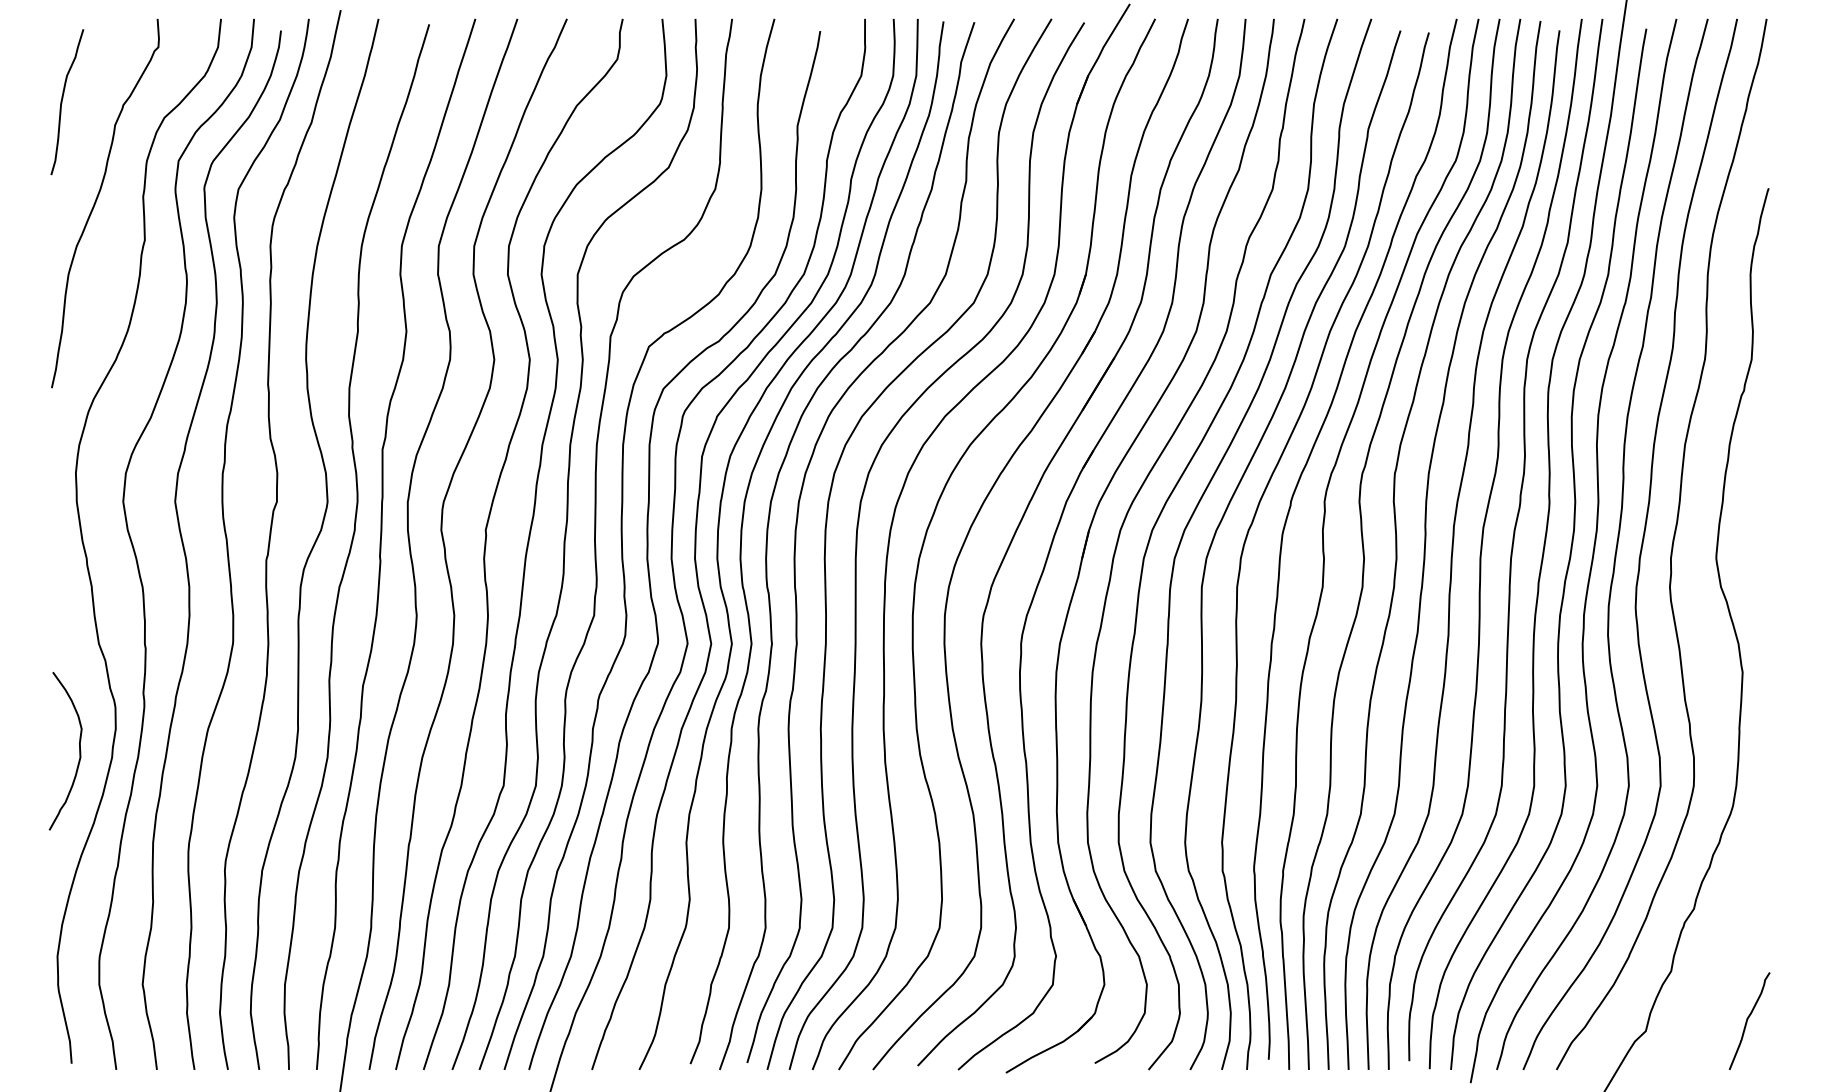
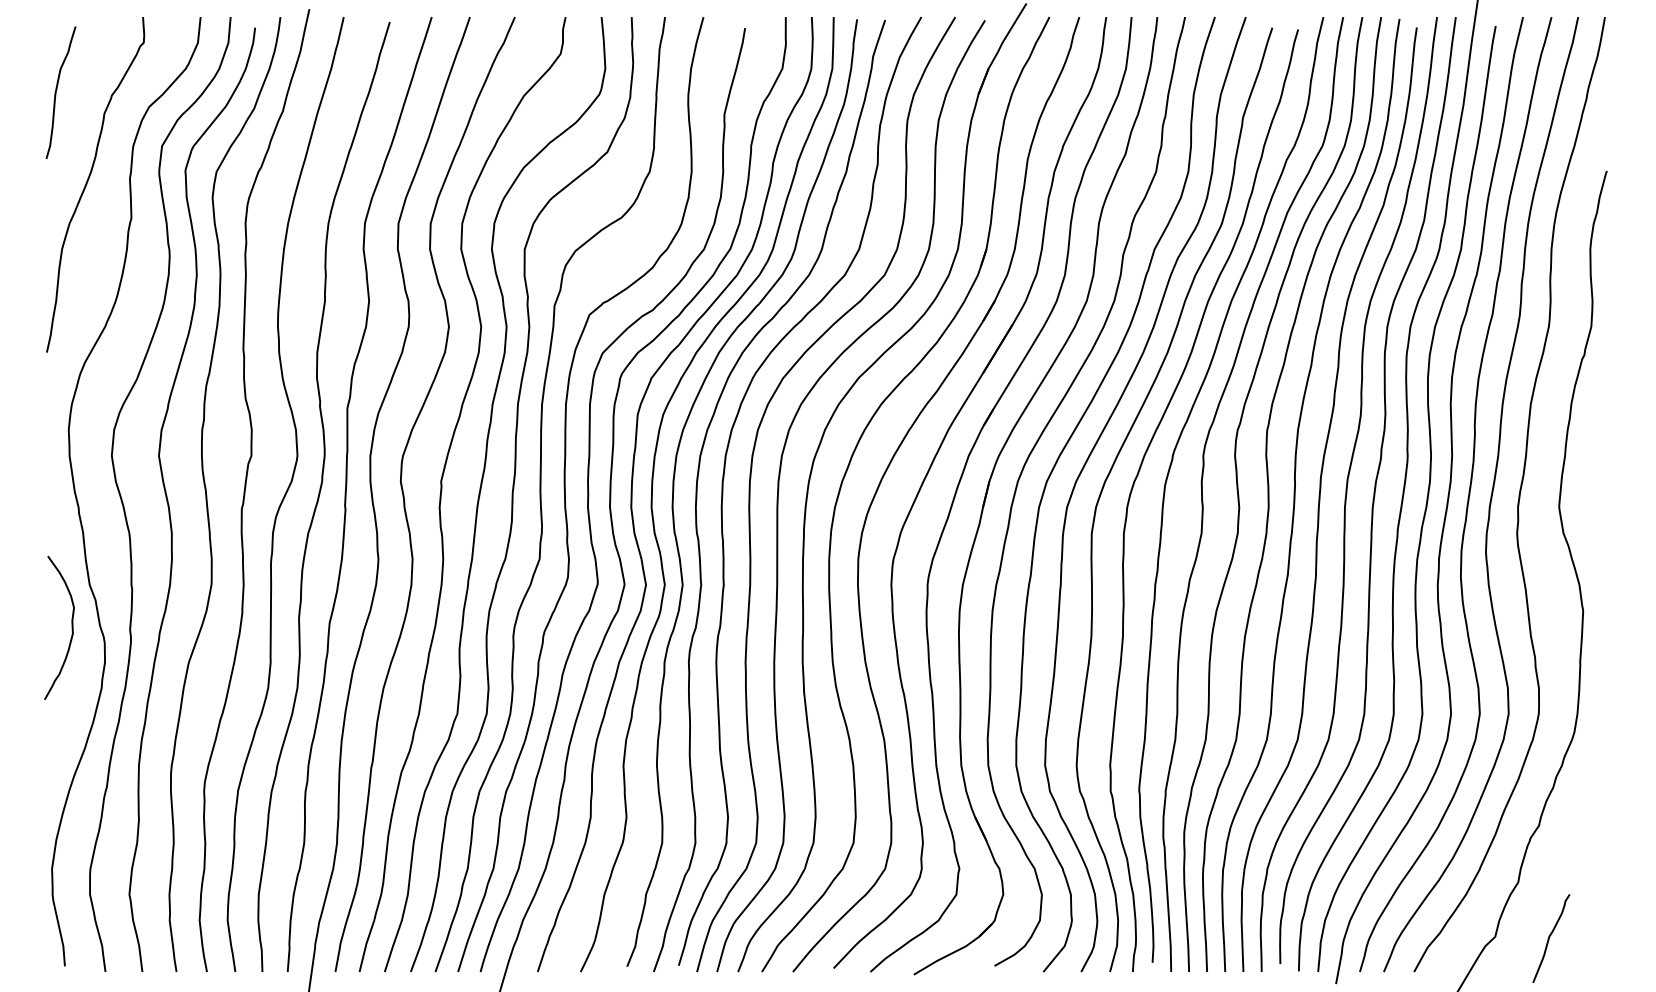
curve: (79, 751) -> (72, 628), moved
curve: (1748, 1019) -> (1550, 937), moved

